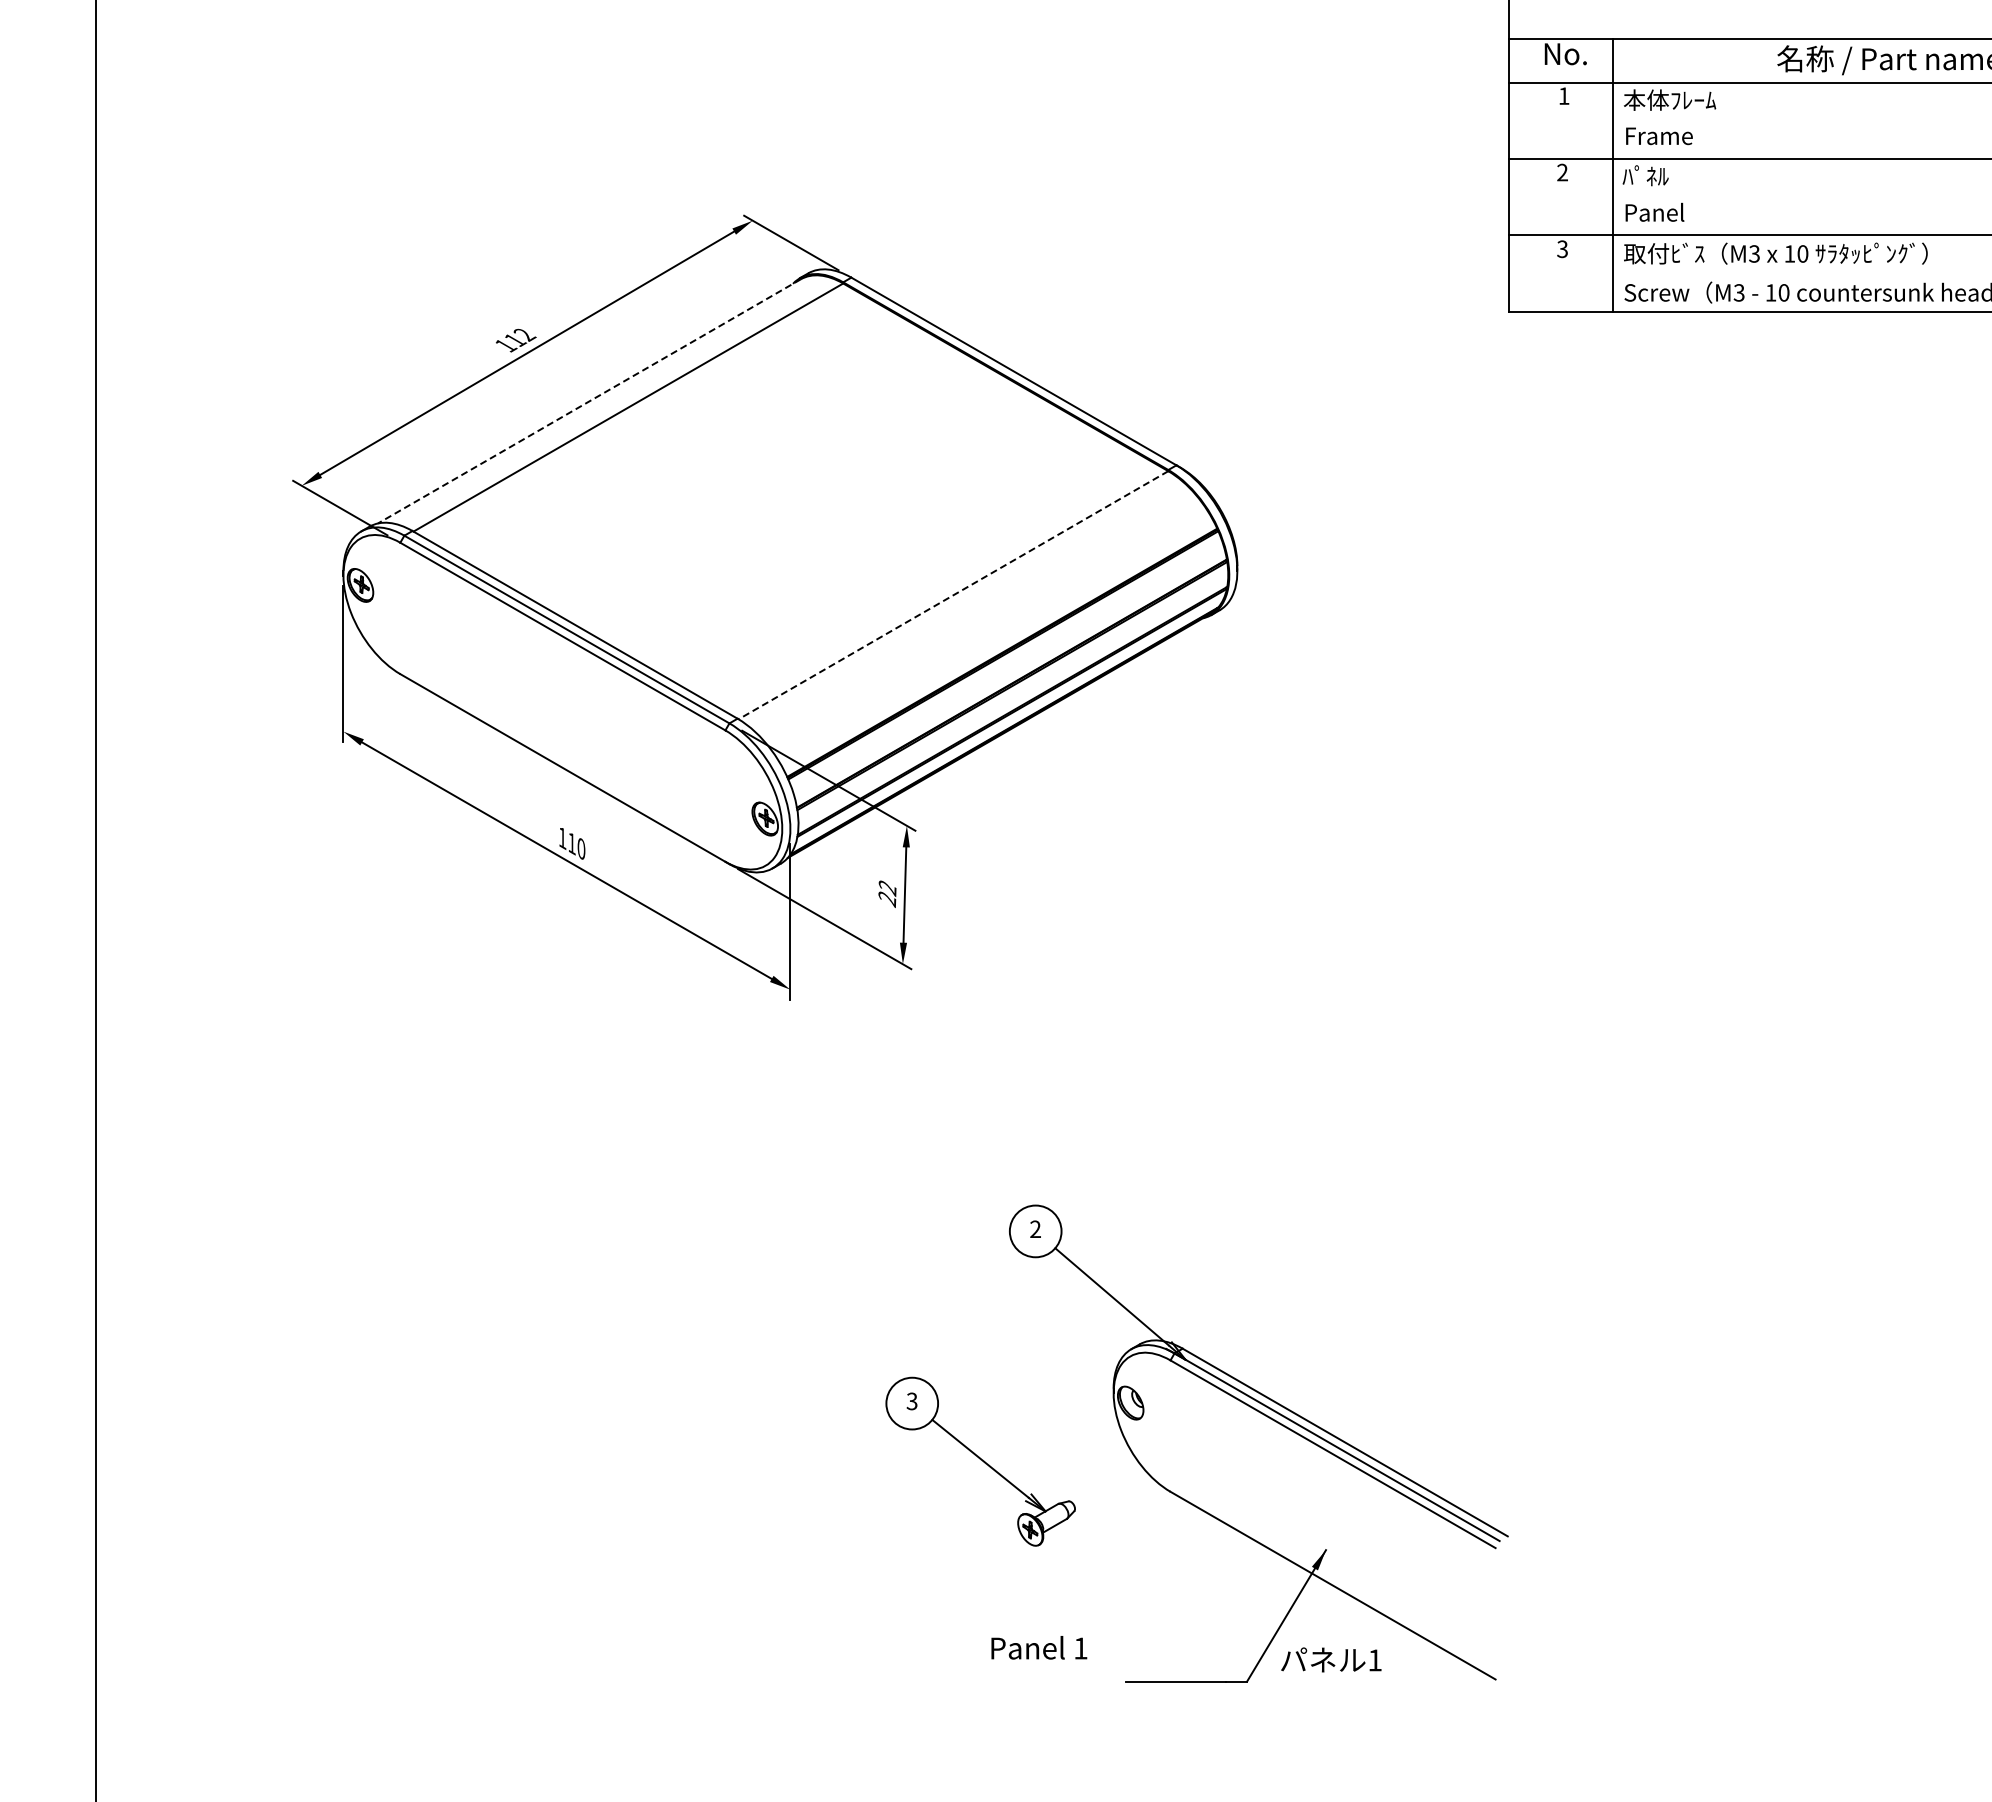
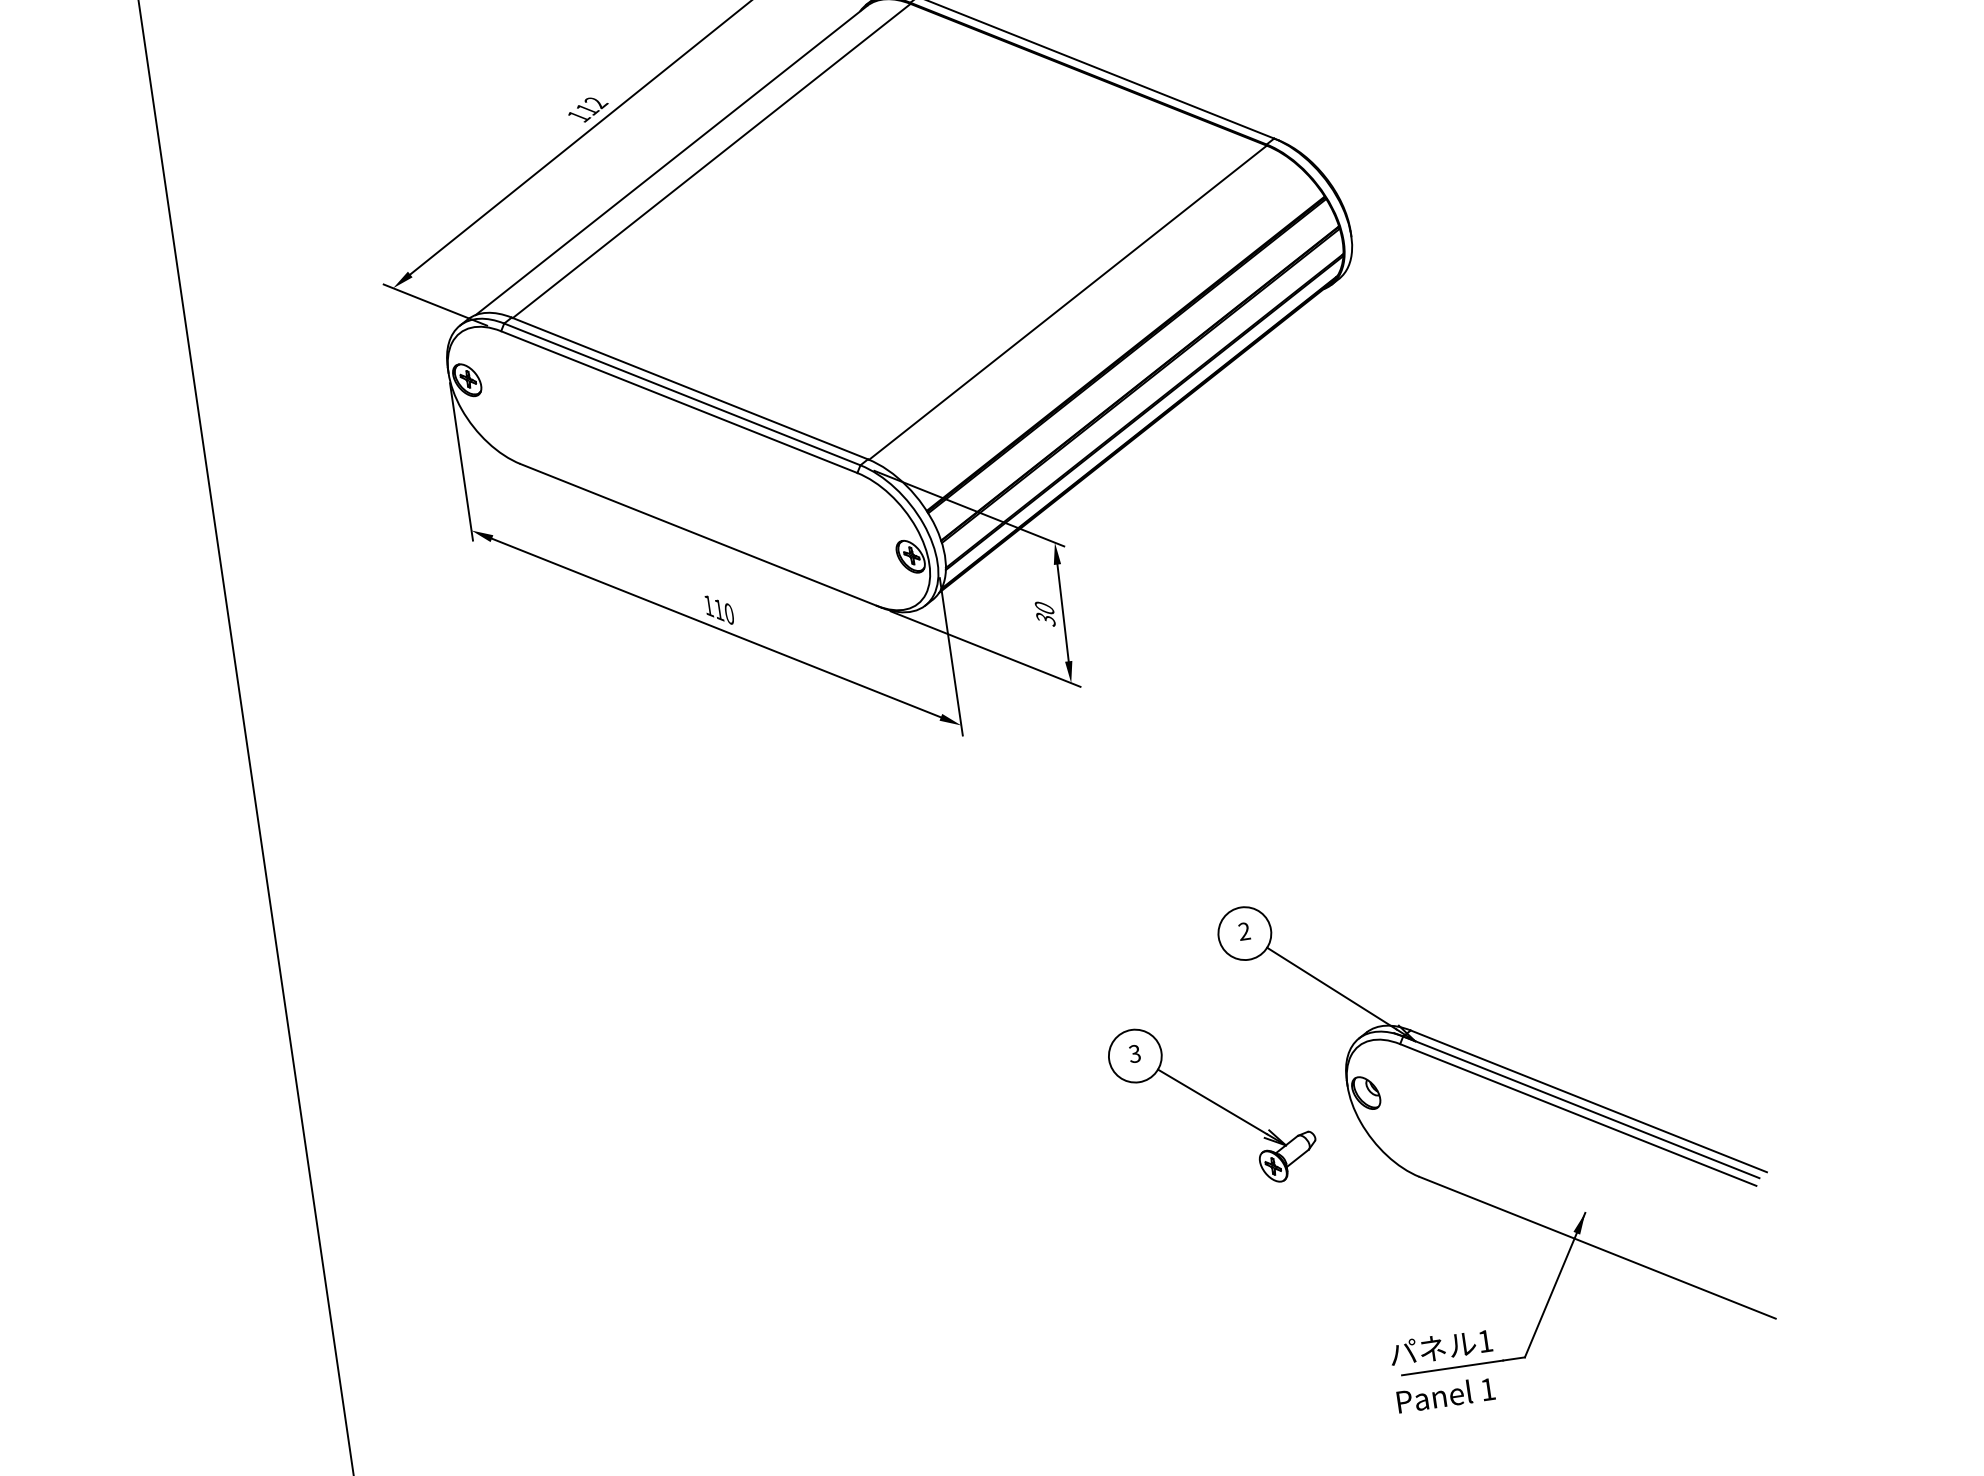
line: (588, 401) -> (670, 160), dashed -> solid
line: (953, 595) -> (1068, 303), dashed -> solid
text: (887, 894) -> (1045, 614), 22 -> 30
part: (980, 1461) -> (1212, 1104), moved
text: (1039, 1647) -> (1446, 1394), moved
text: (1331, 1659) -> (1441, 1346), moved

